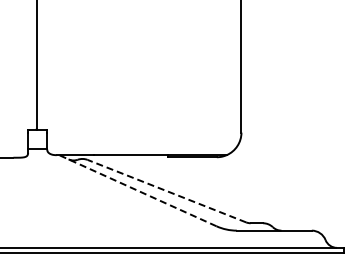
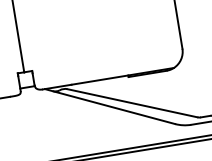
line: (137, 190) -> (109, 106), dashed -> solid
line: (166, 190) -> (132, 102), dashed -> solid

